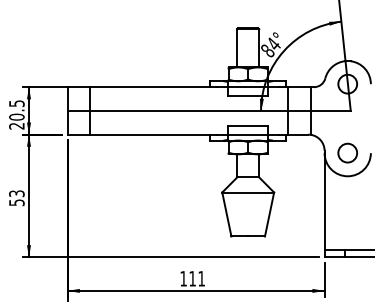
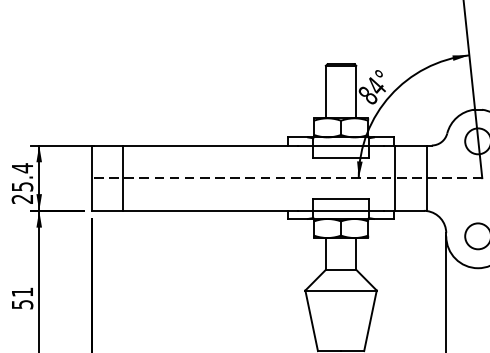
text: (16, 110) -> (21, 177), 20.5 -> 25.4
line: (209, 110) -> (287, 177), solid -> dashed
text: (16, 193) -> (21, 291), 53 -> 51

